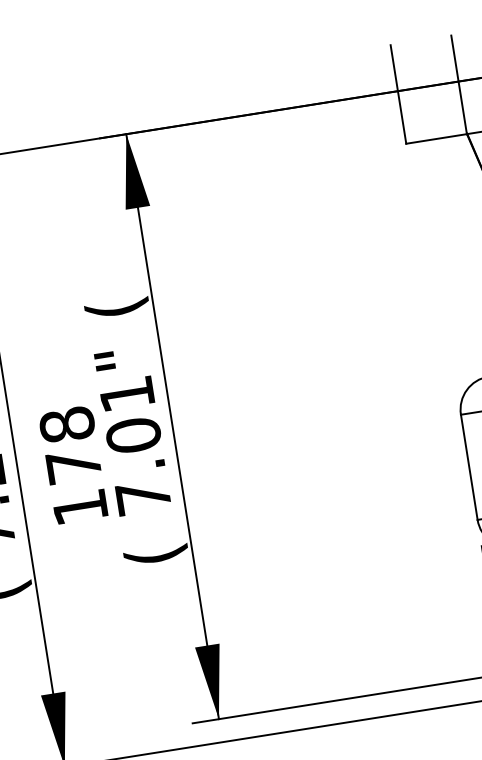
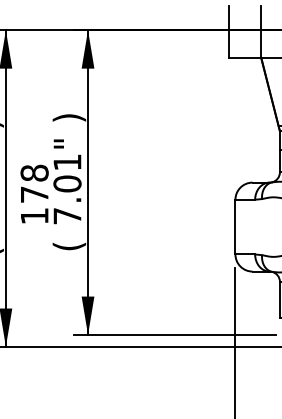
text: (117, 307) -> (69, 117), ( -> )

